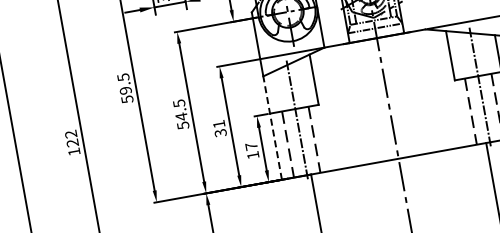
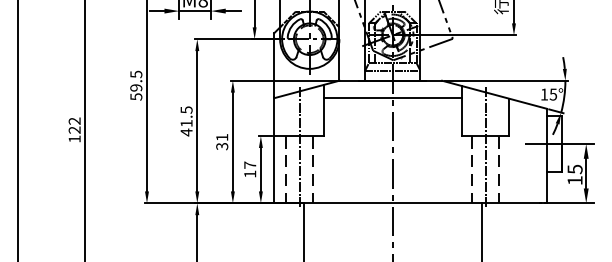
line: (379, 54) -> (392, 97), added
text: (182, 120) -> (186, 127), 54.5 -> 41.5
line: (272, 126) -> (274, 149), dashed -> solid

